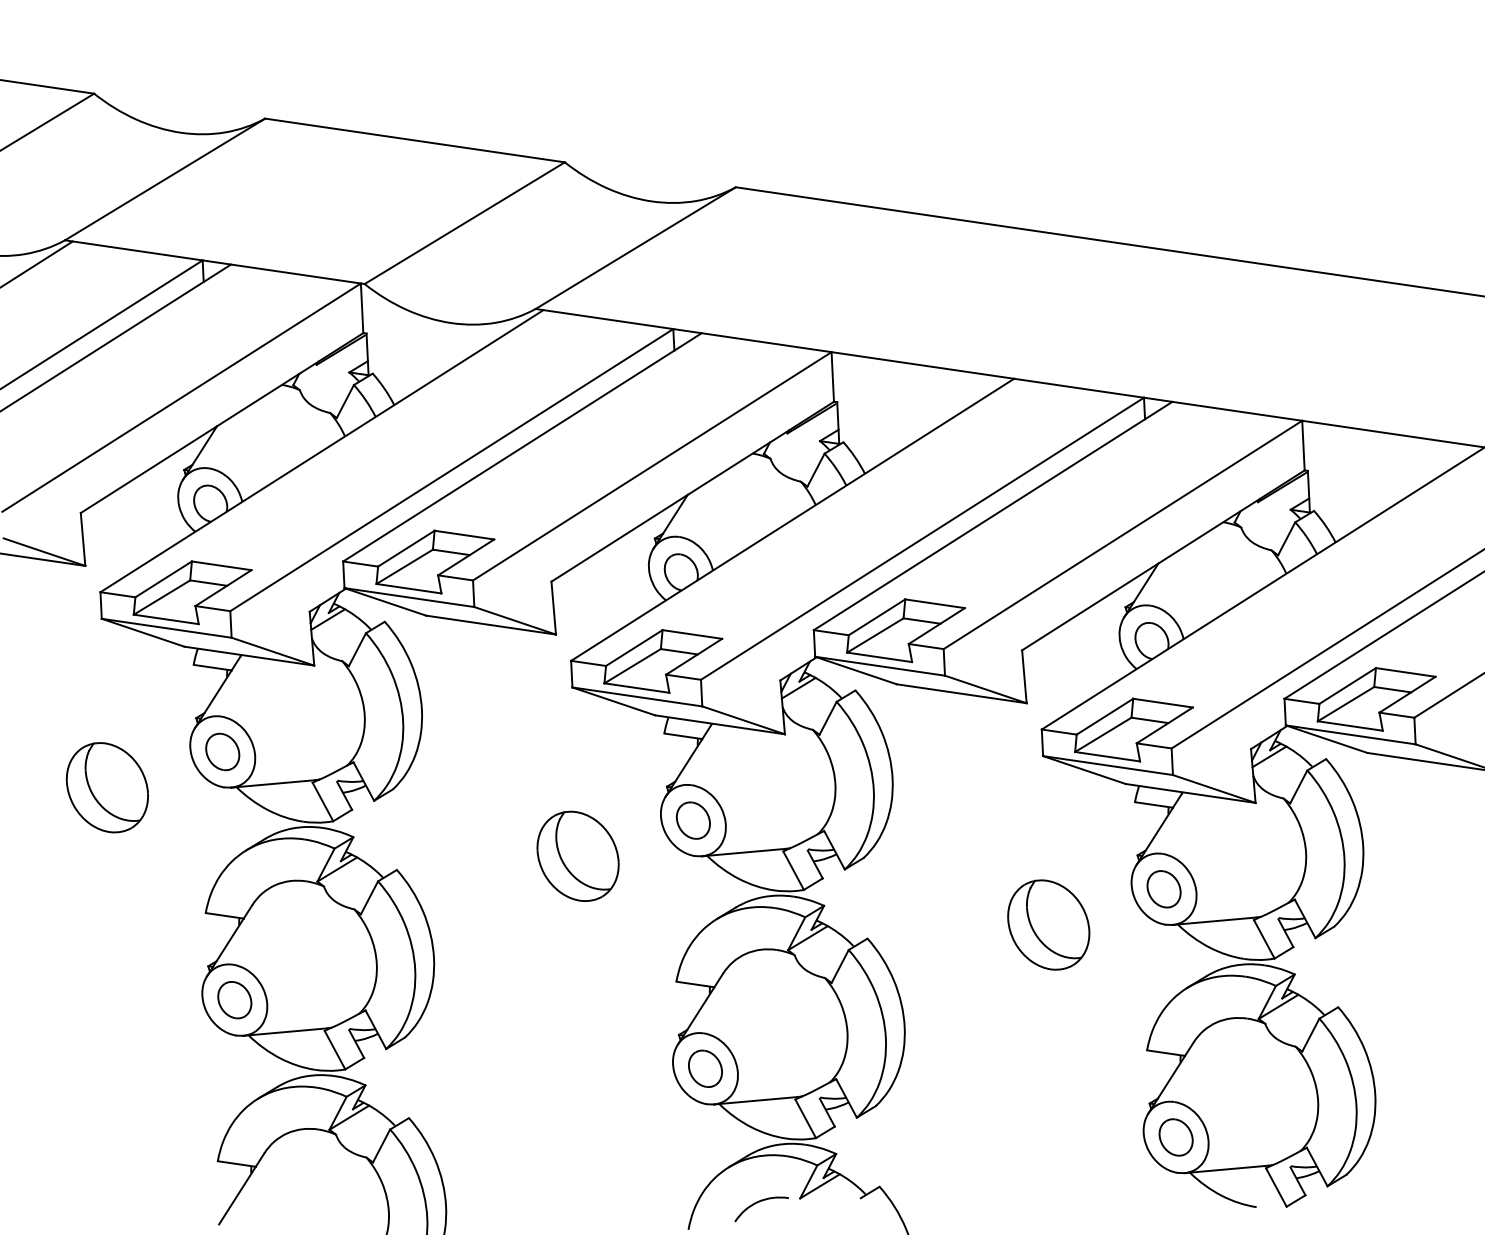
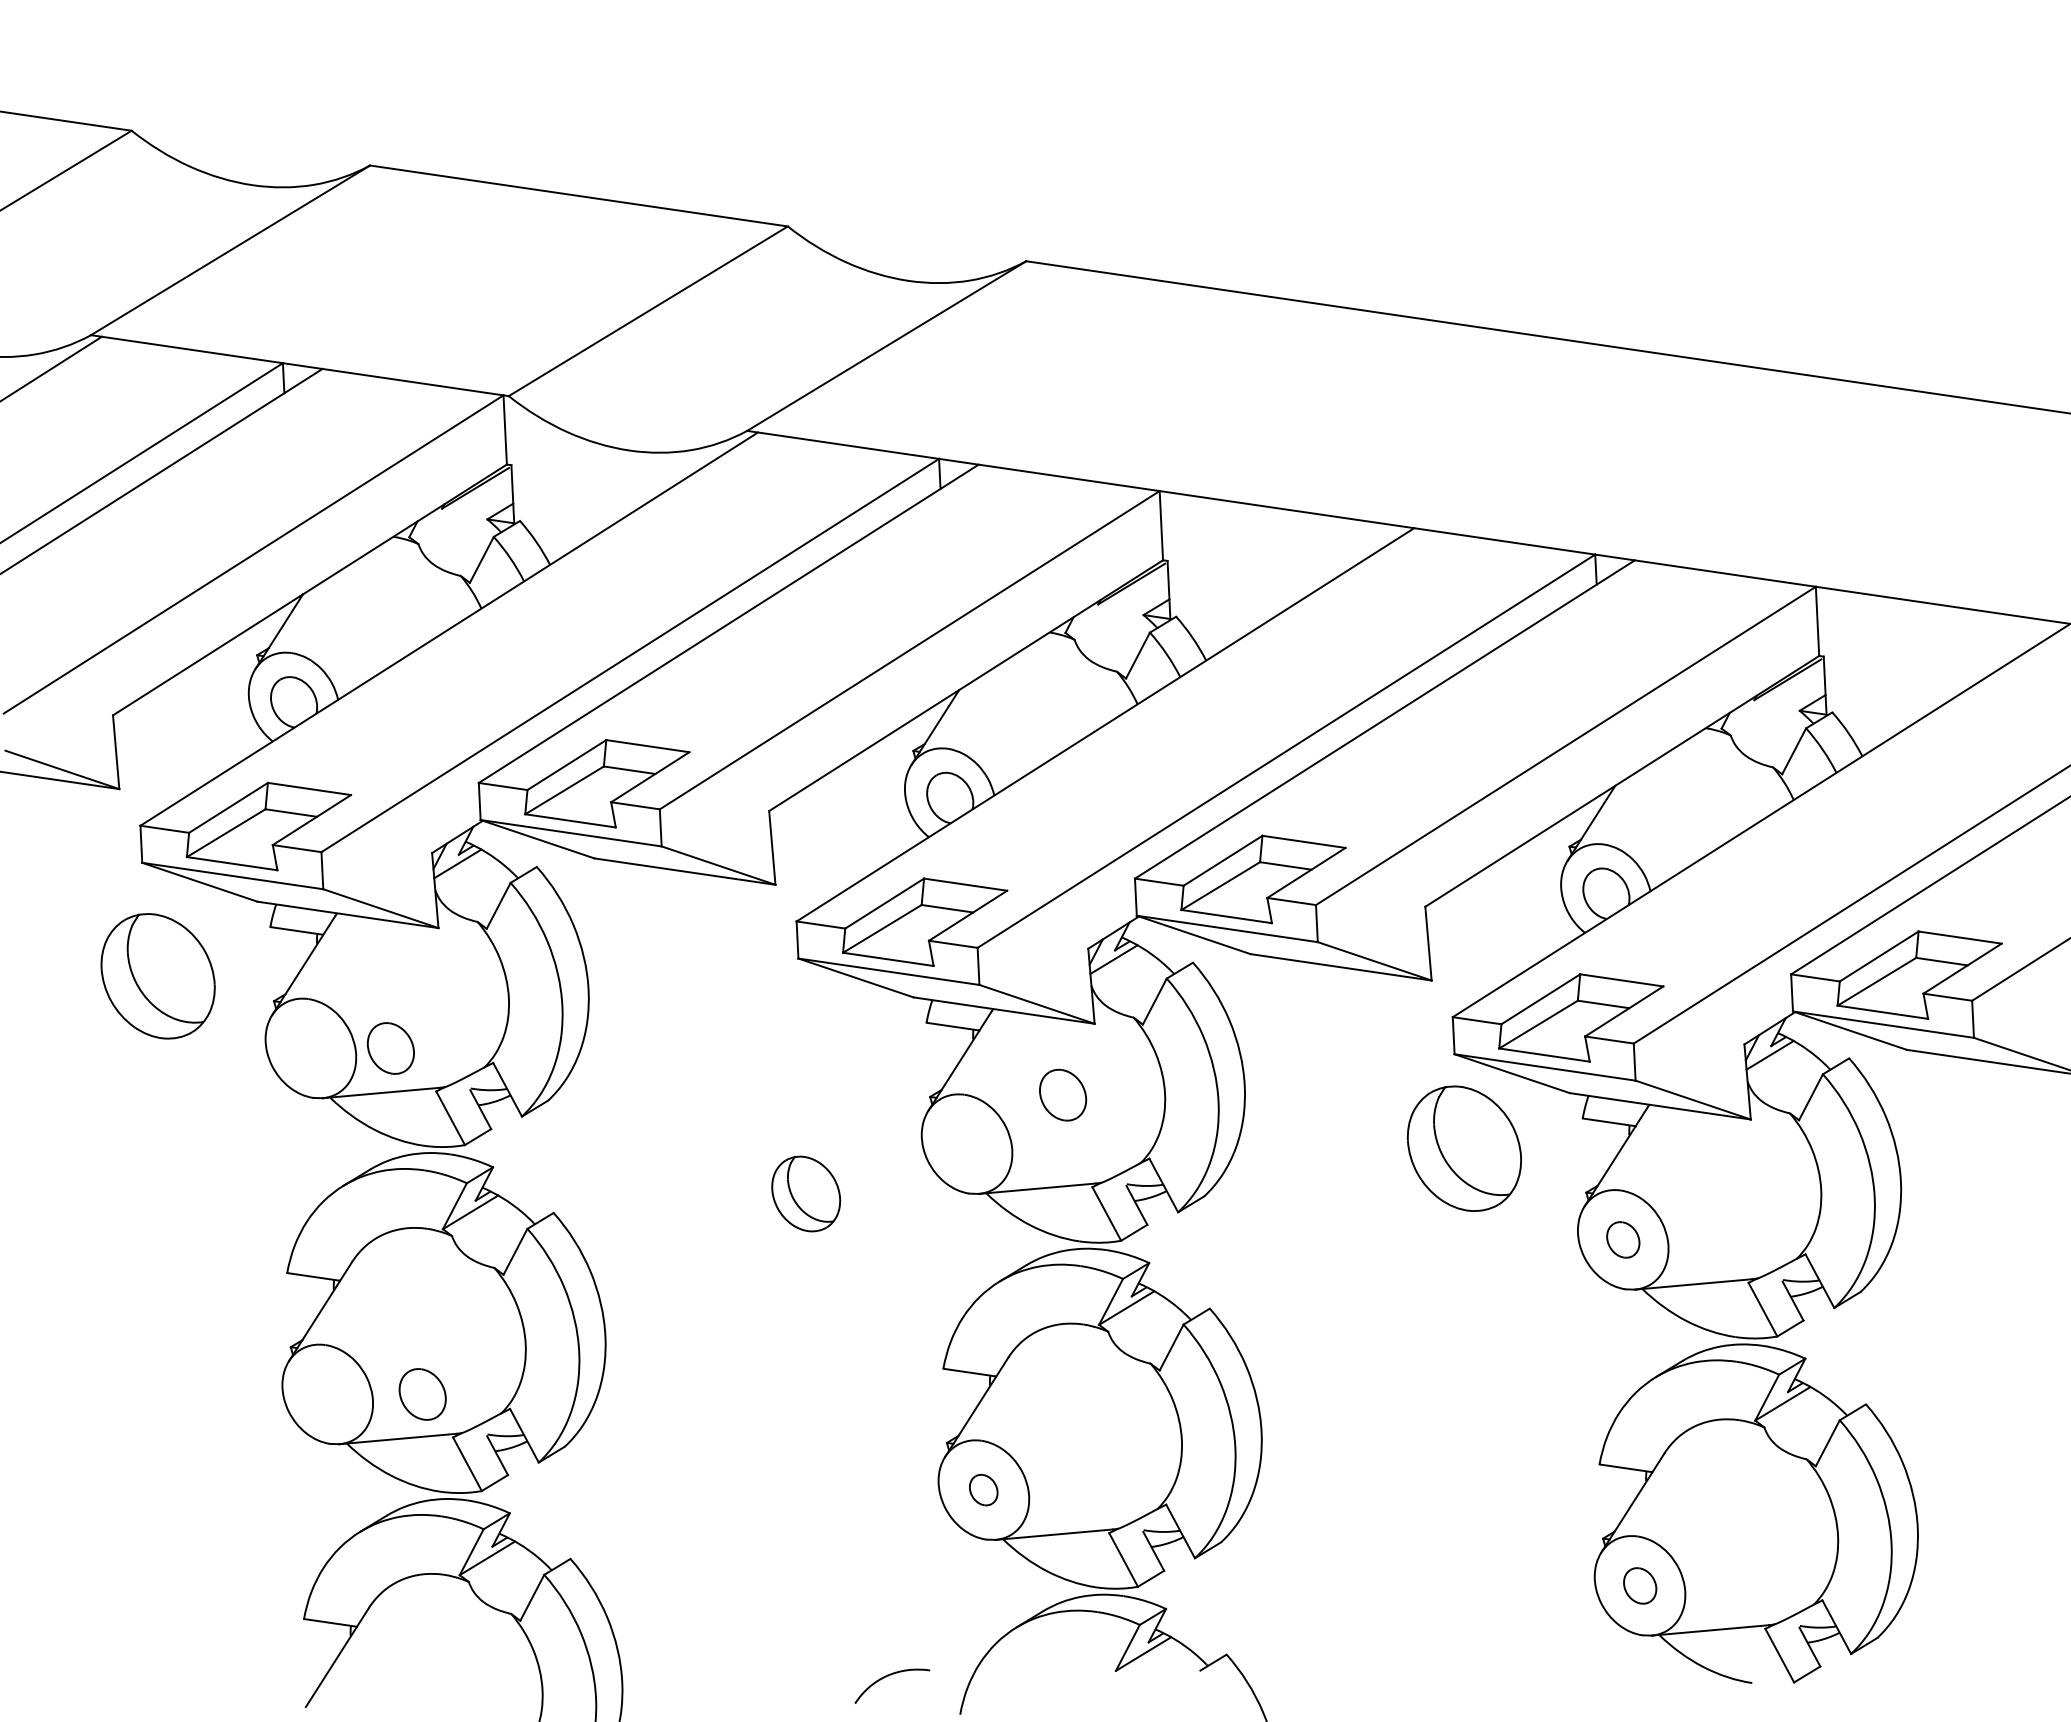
part: (222, 751) -> (390, 1048), moved
part: (106, 787) -> (157, 976), moved
part: (693, 820) -> (1063, 1094), moved
part: (577, 856) -> (805, 1193), size x0.6
part: (1164, 888) -> (1623, 1239), size x0.7
part: (1048, 924) -> (1464, 1148), moved
part: (234, 1000) -> (422, 1394), moved
part: (705, 1068) -> (983, 1489), size x0.6
part: (1176, 1137) -> (1640, 1585), size x0.7
curve: (758, 1202) -> (888, 1676), moved

